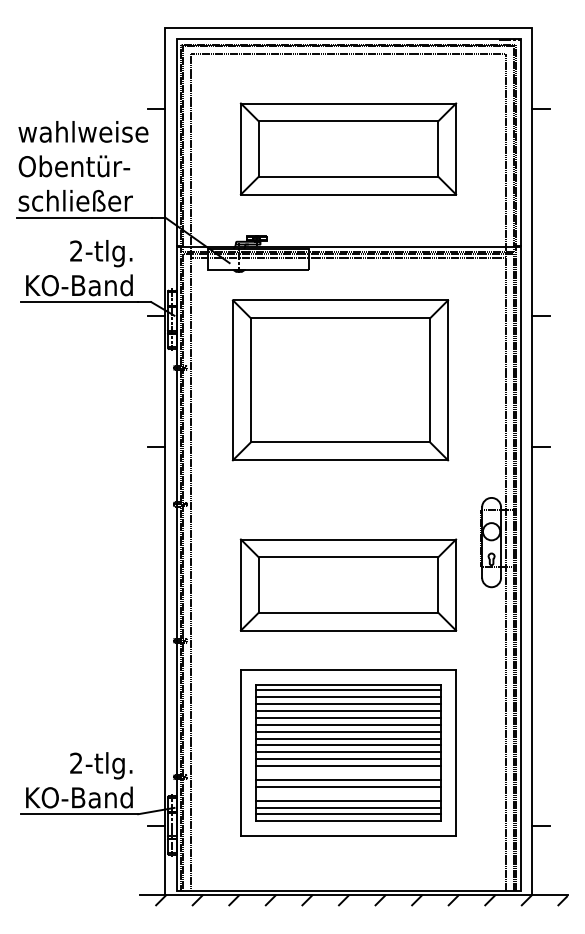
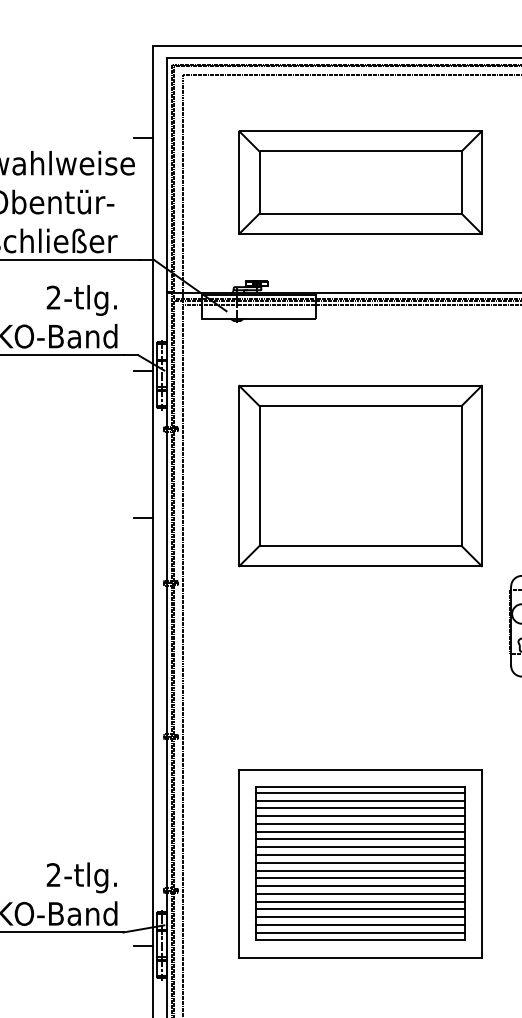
part: (340, 380) -> (360, 476), moved
part: (348, 584) -> (360, 673), removed
line: (348, 773) -> (360, 886), added
line: (348, 793) -> (360, 909), added

